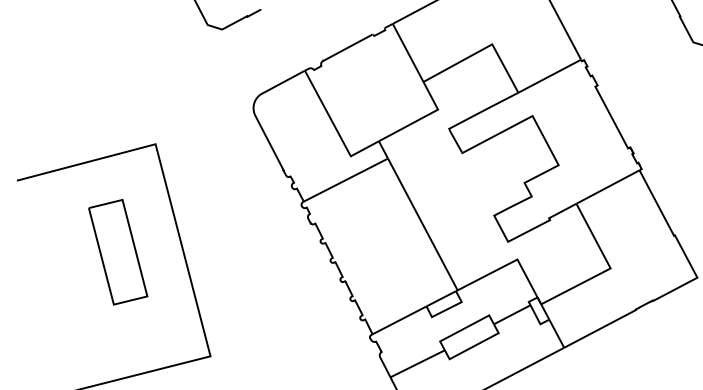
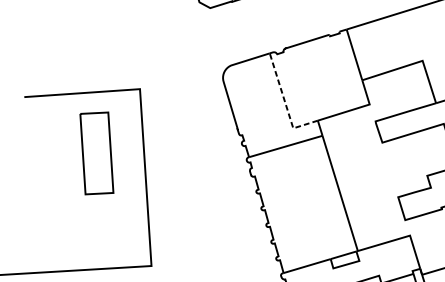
line: (335, 127) -> (285, 103), solid -> dashed
part: (118, 252) -> (97, 153), moved

